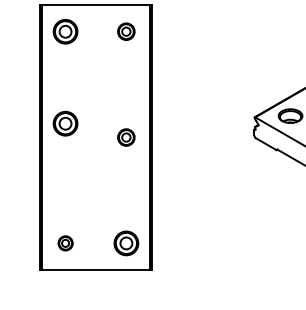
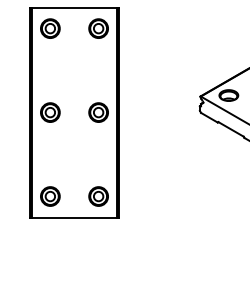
part: (126, 31) -> (98, 28), size x1.43
part: (65, 123) -> (50, 112), moved
part: (126, 137) -> (98, 112), size x1.43
part: (65, 243) -> (50, 196), size x1.67

